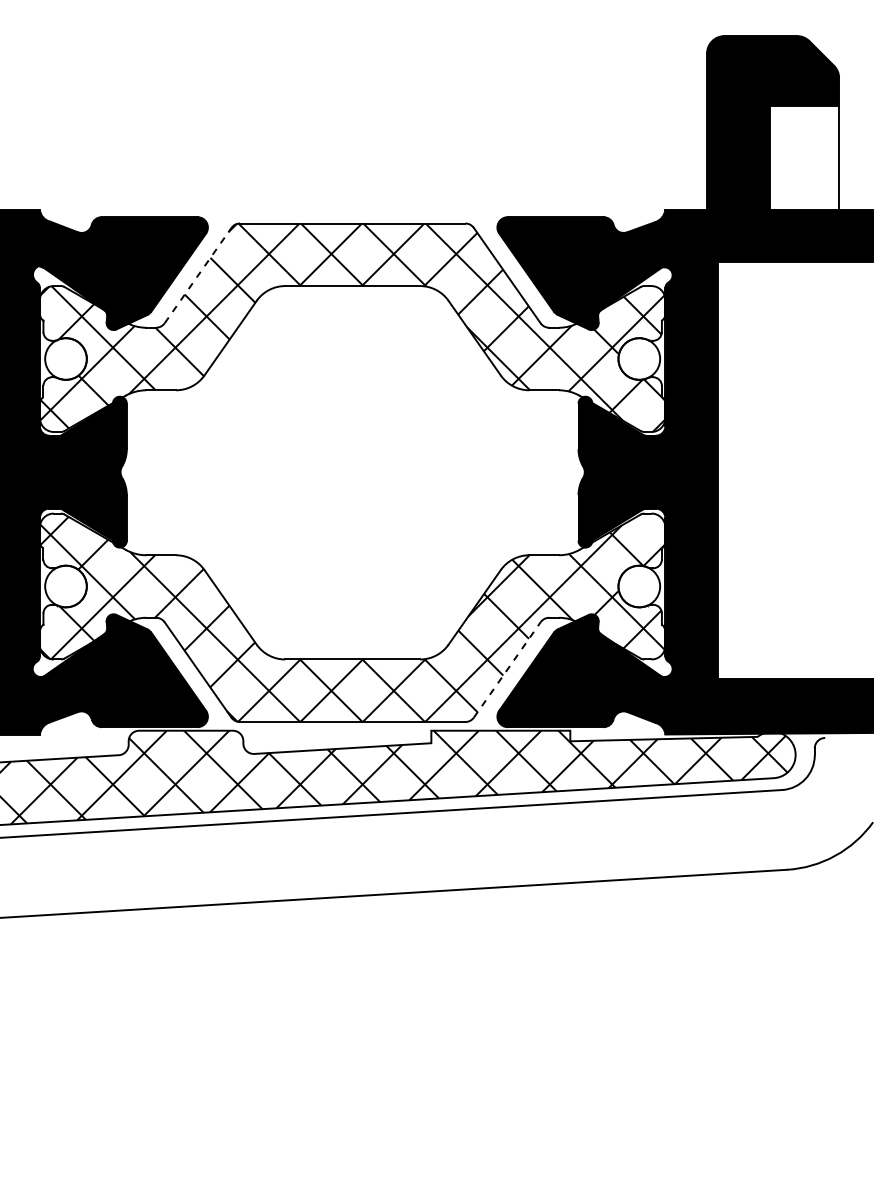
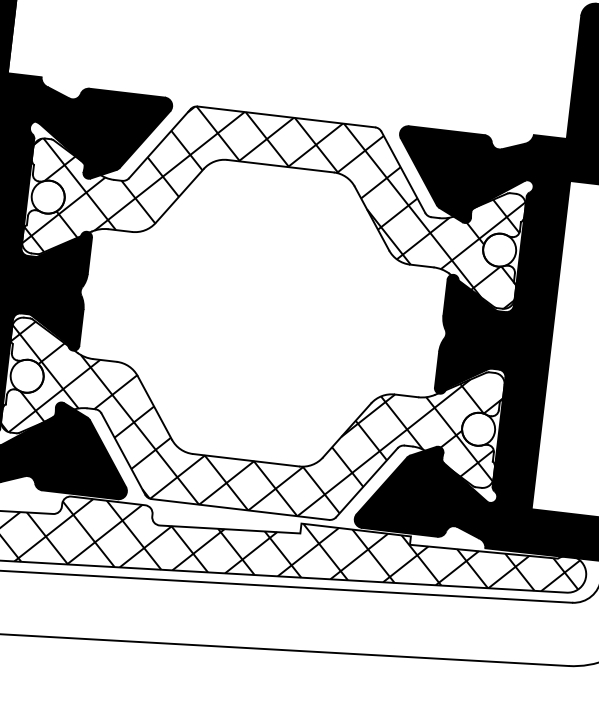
line: (198, 275) -> (160, 143), dashed -> solid
line: (507, 669) -> (367, 482), dashed -> solid

